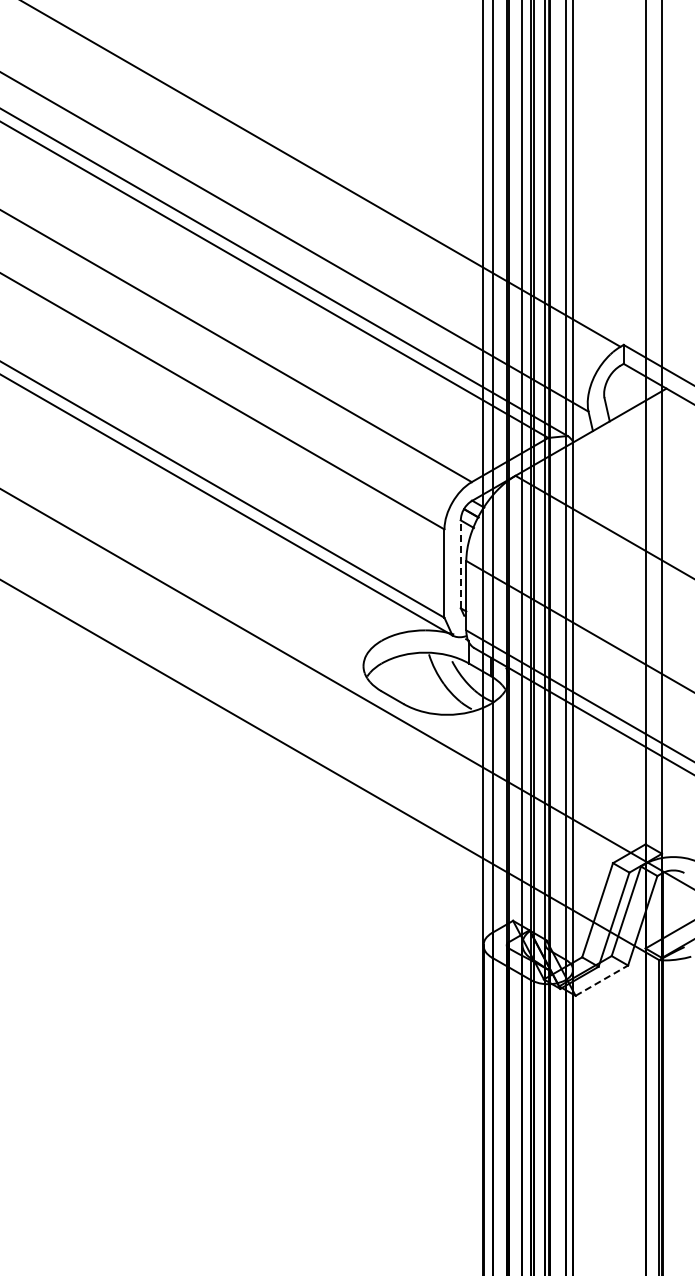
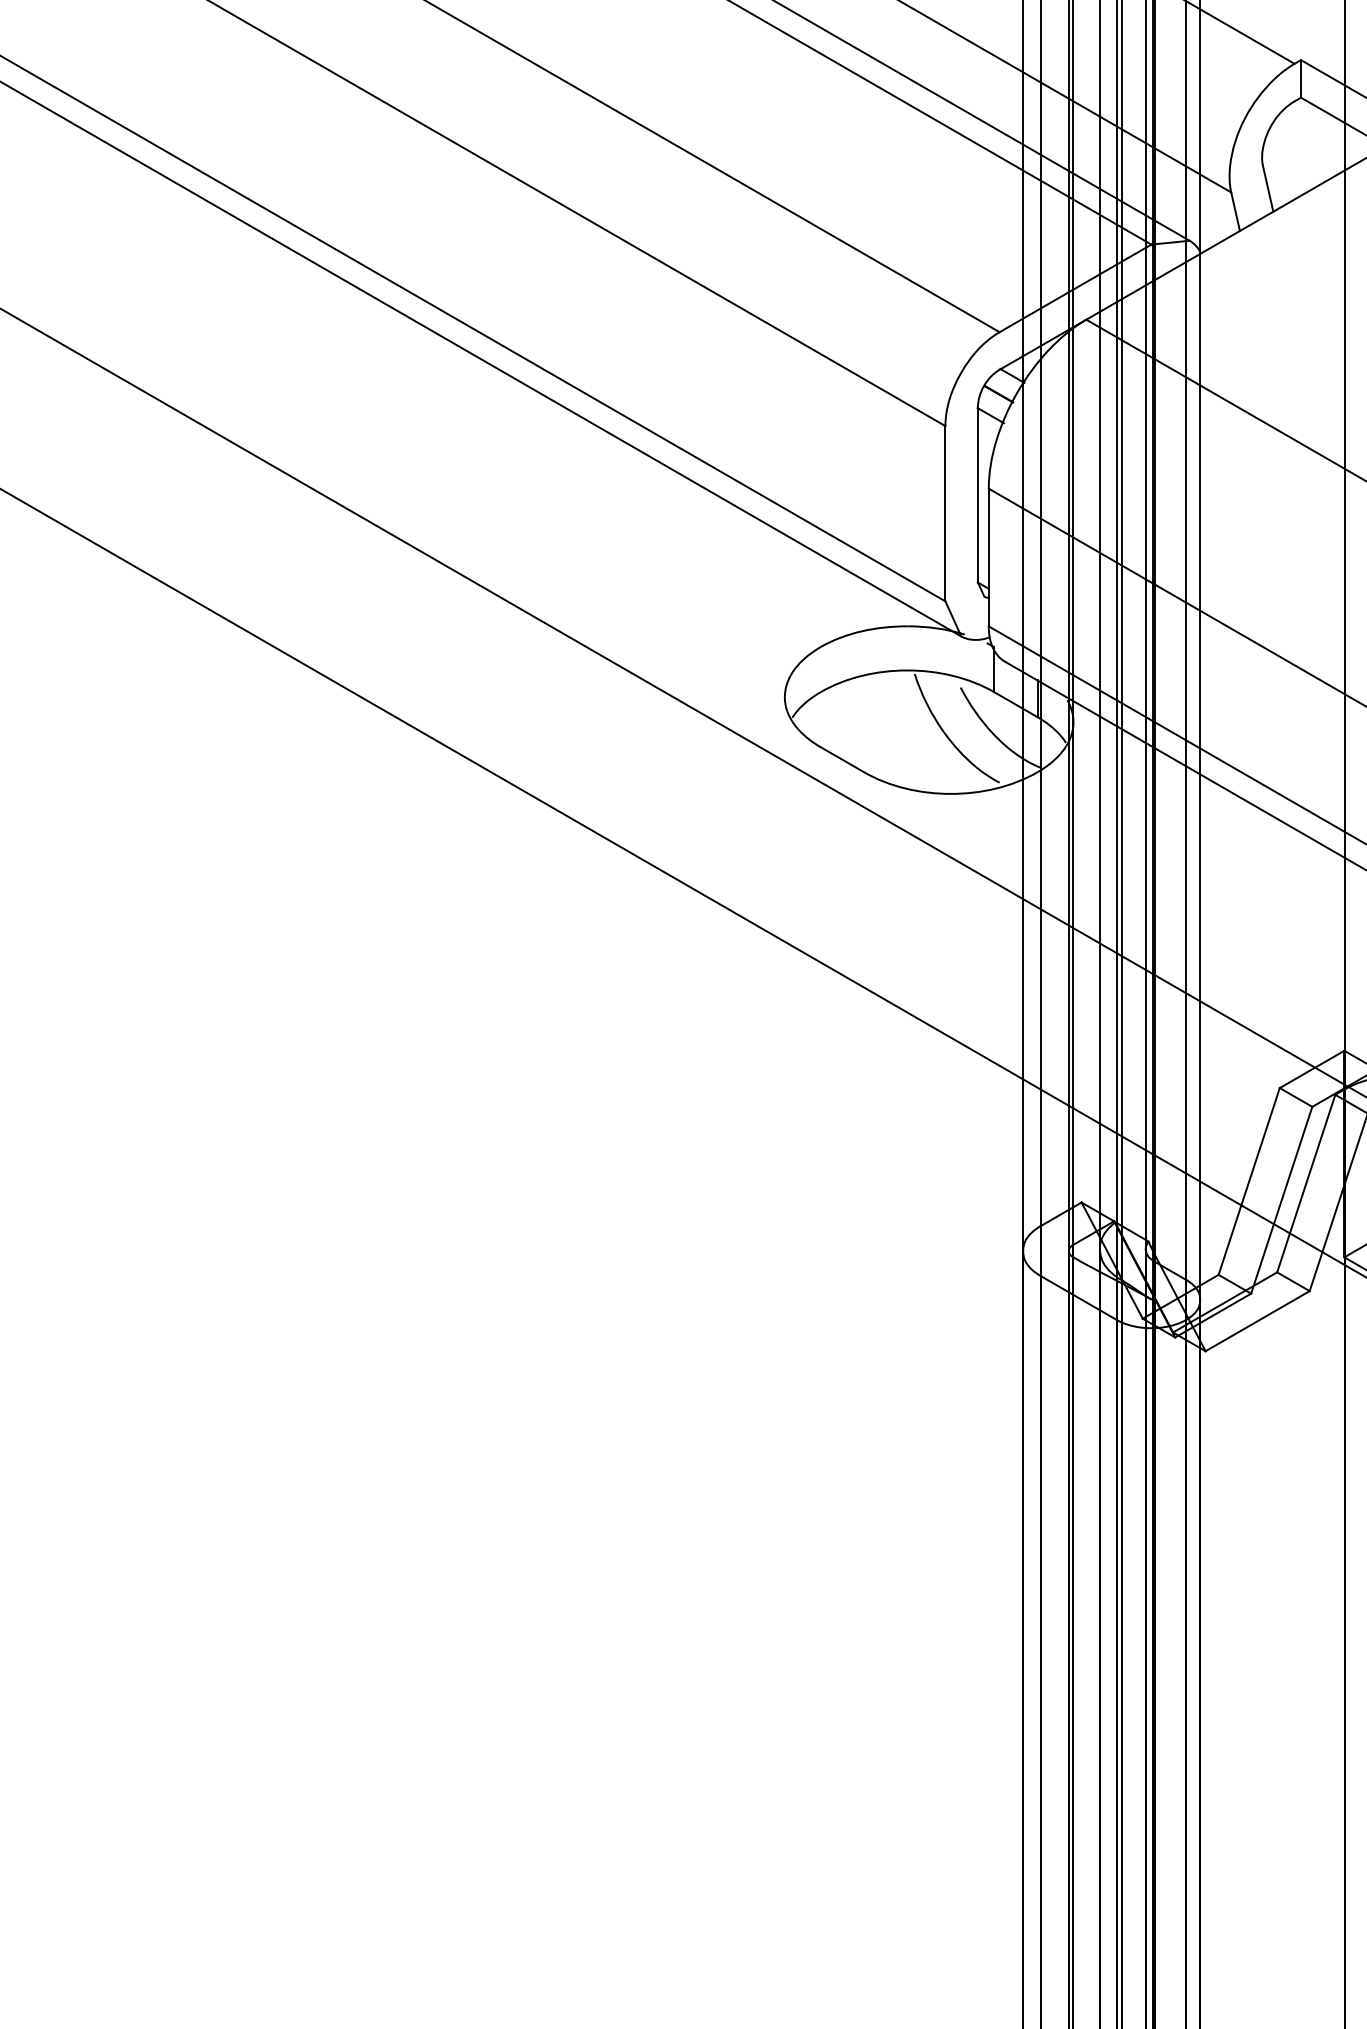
line: (460, 563) -> (977, 493), dashed -> solid
line: (602, 980) -> (1258, 1320), dashed -> solid

